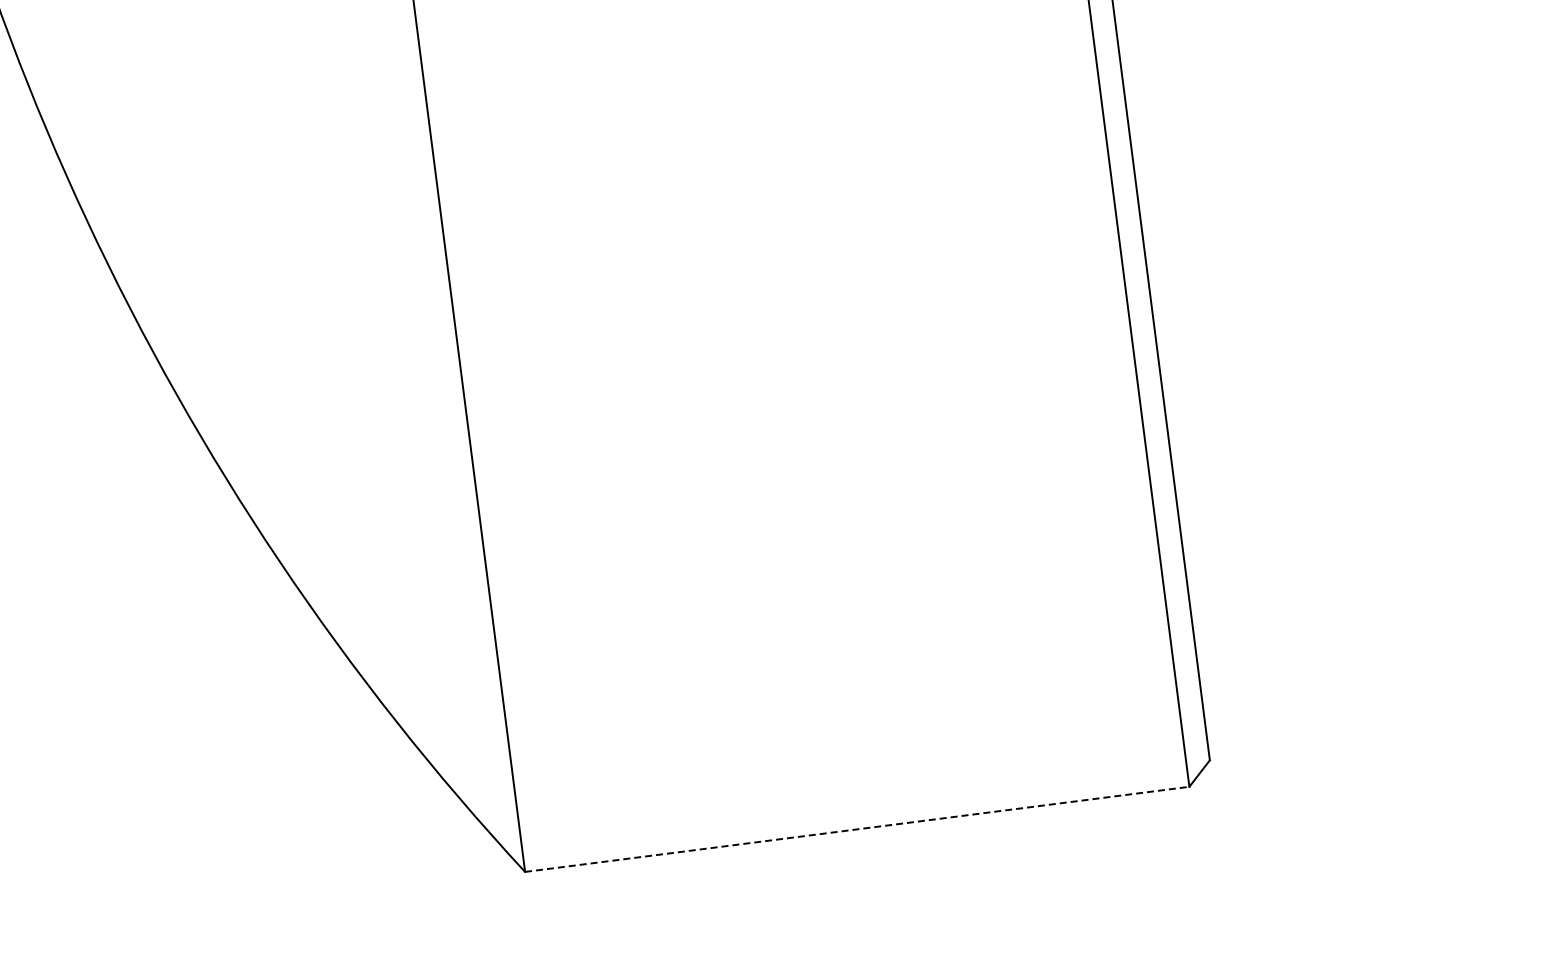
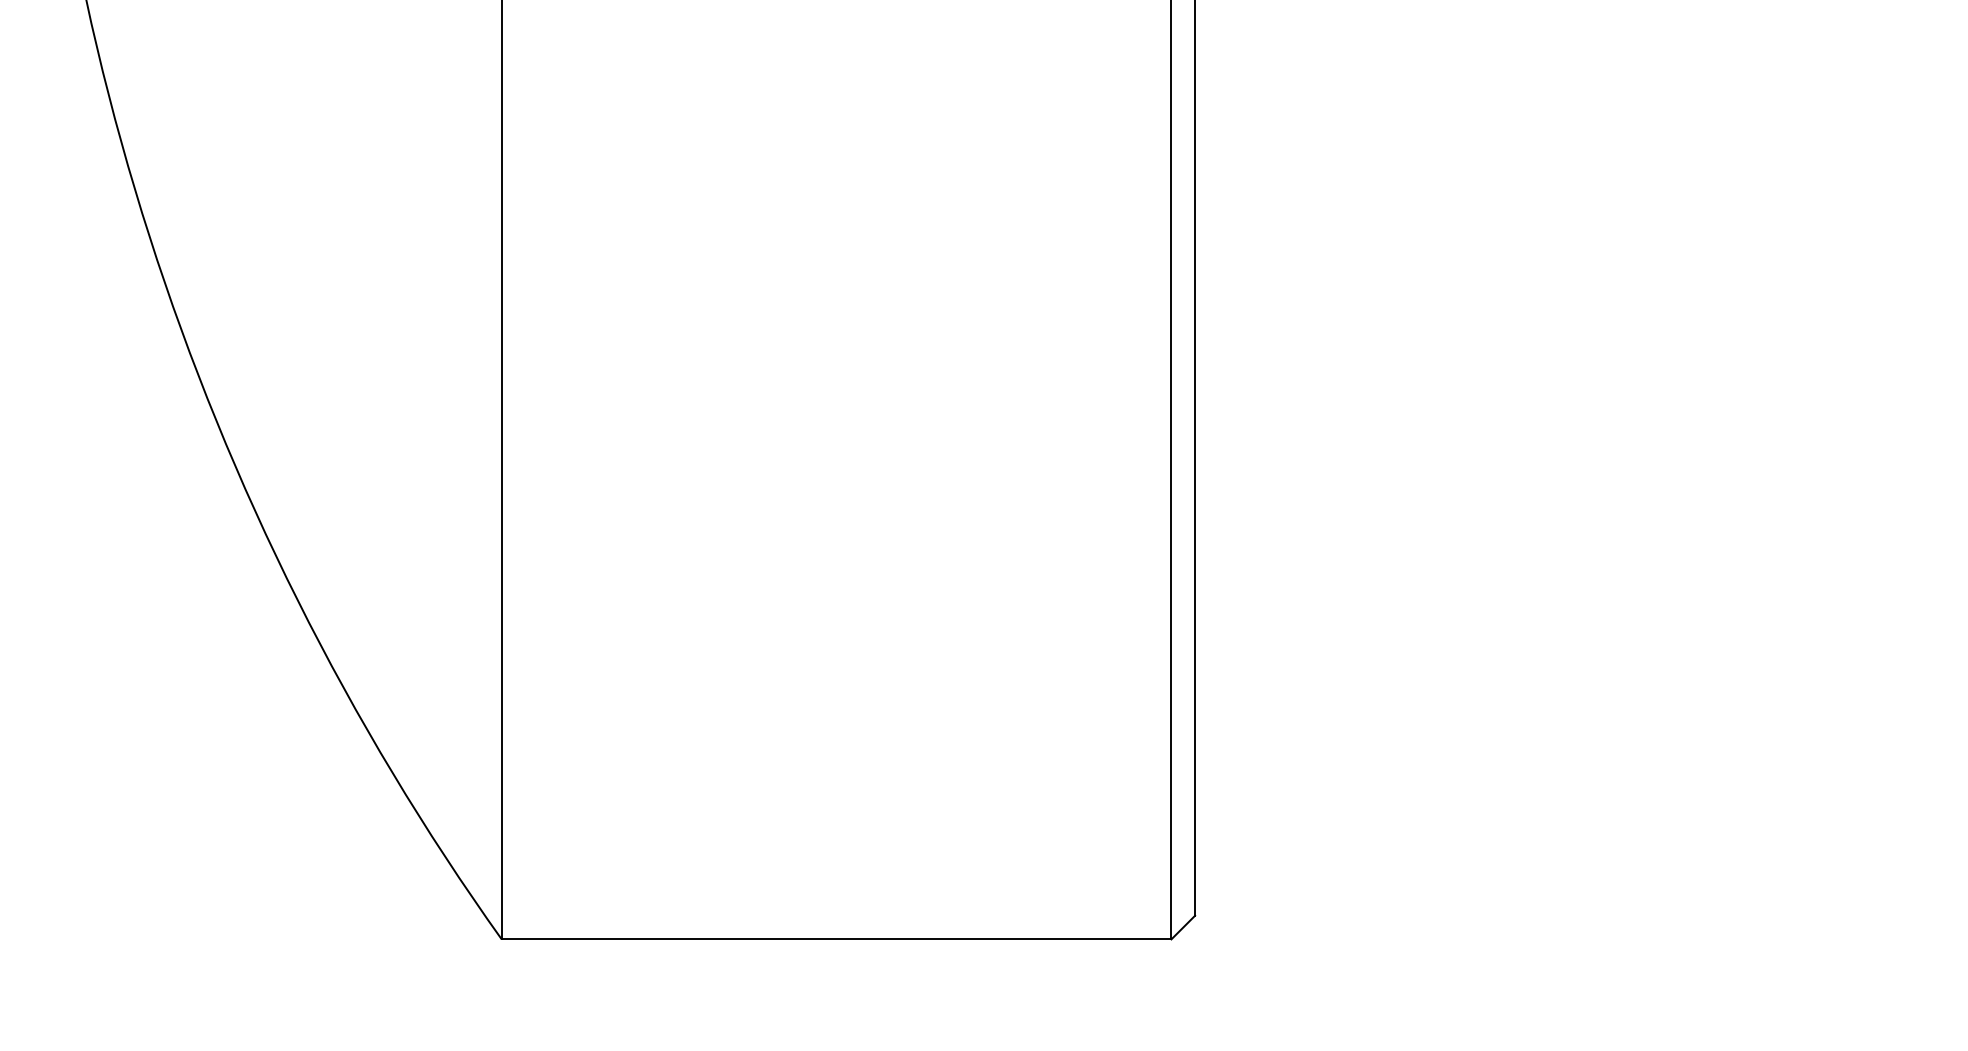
line: (857, 829) -> (836, 939), dashed -> solid

